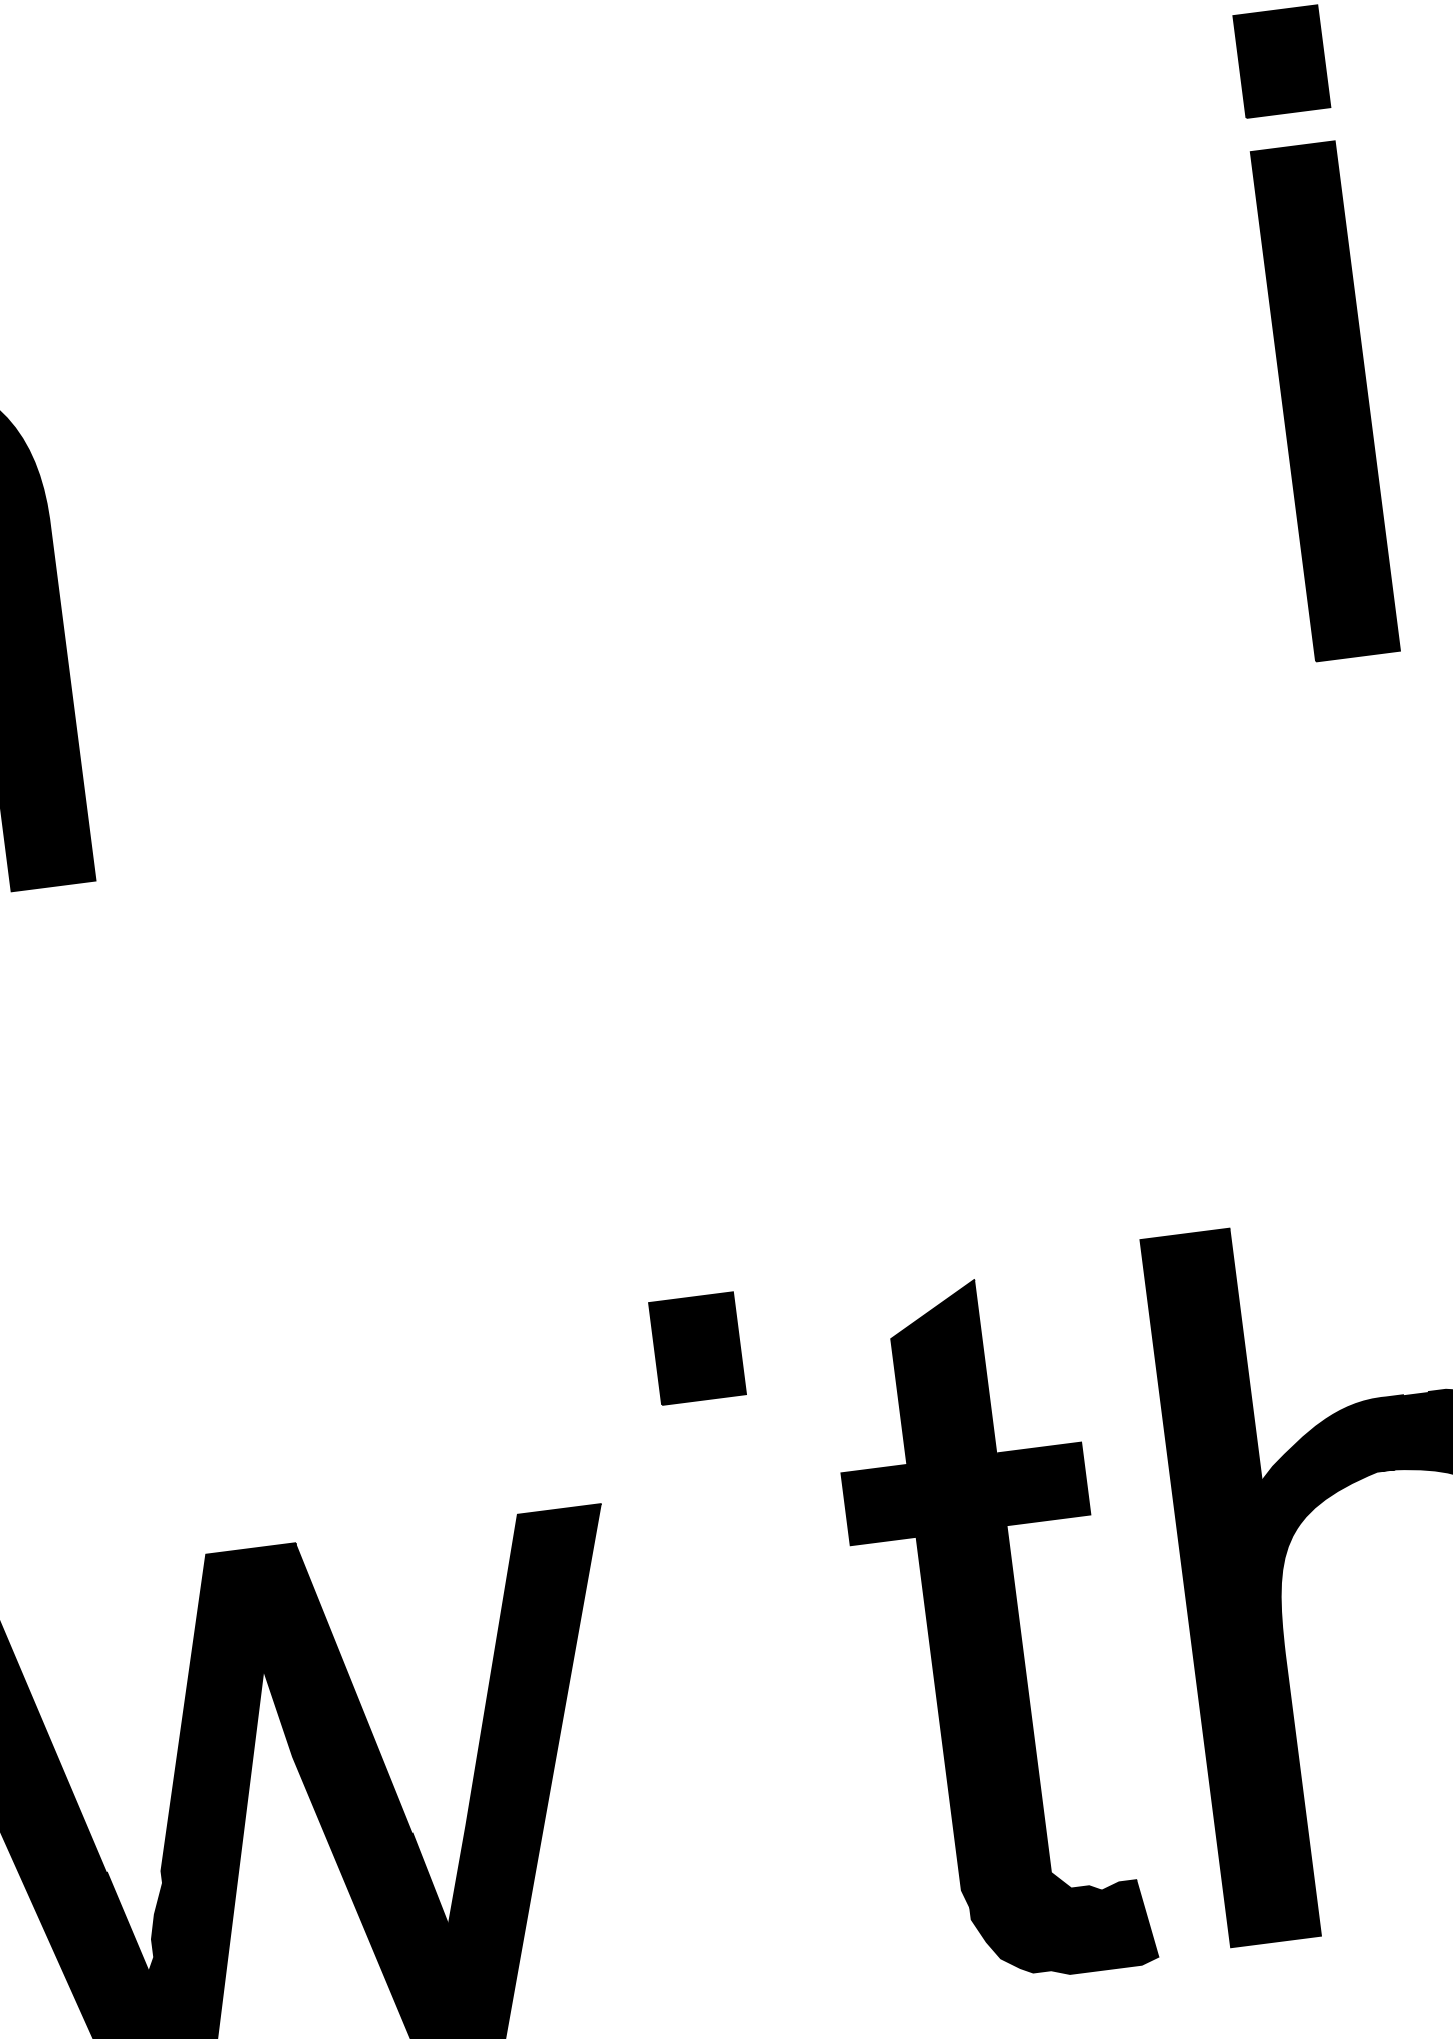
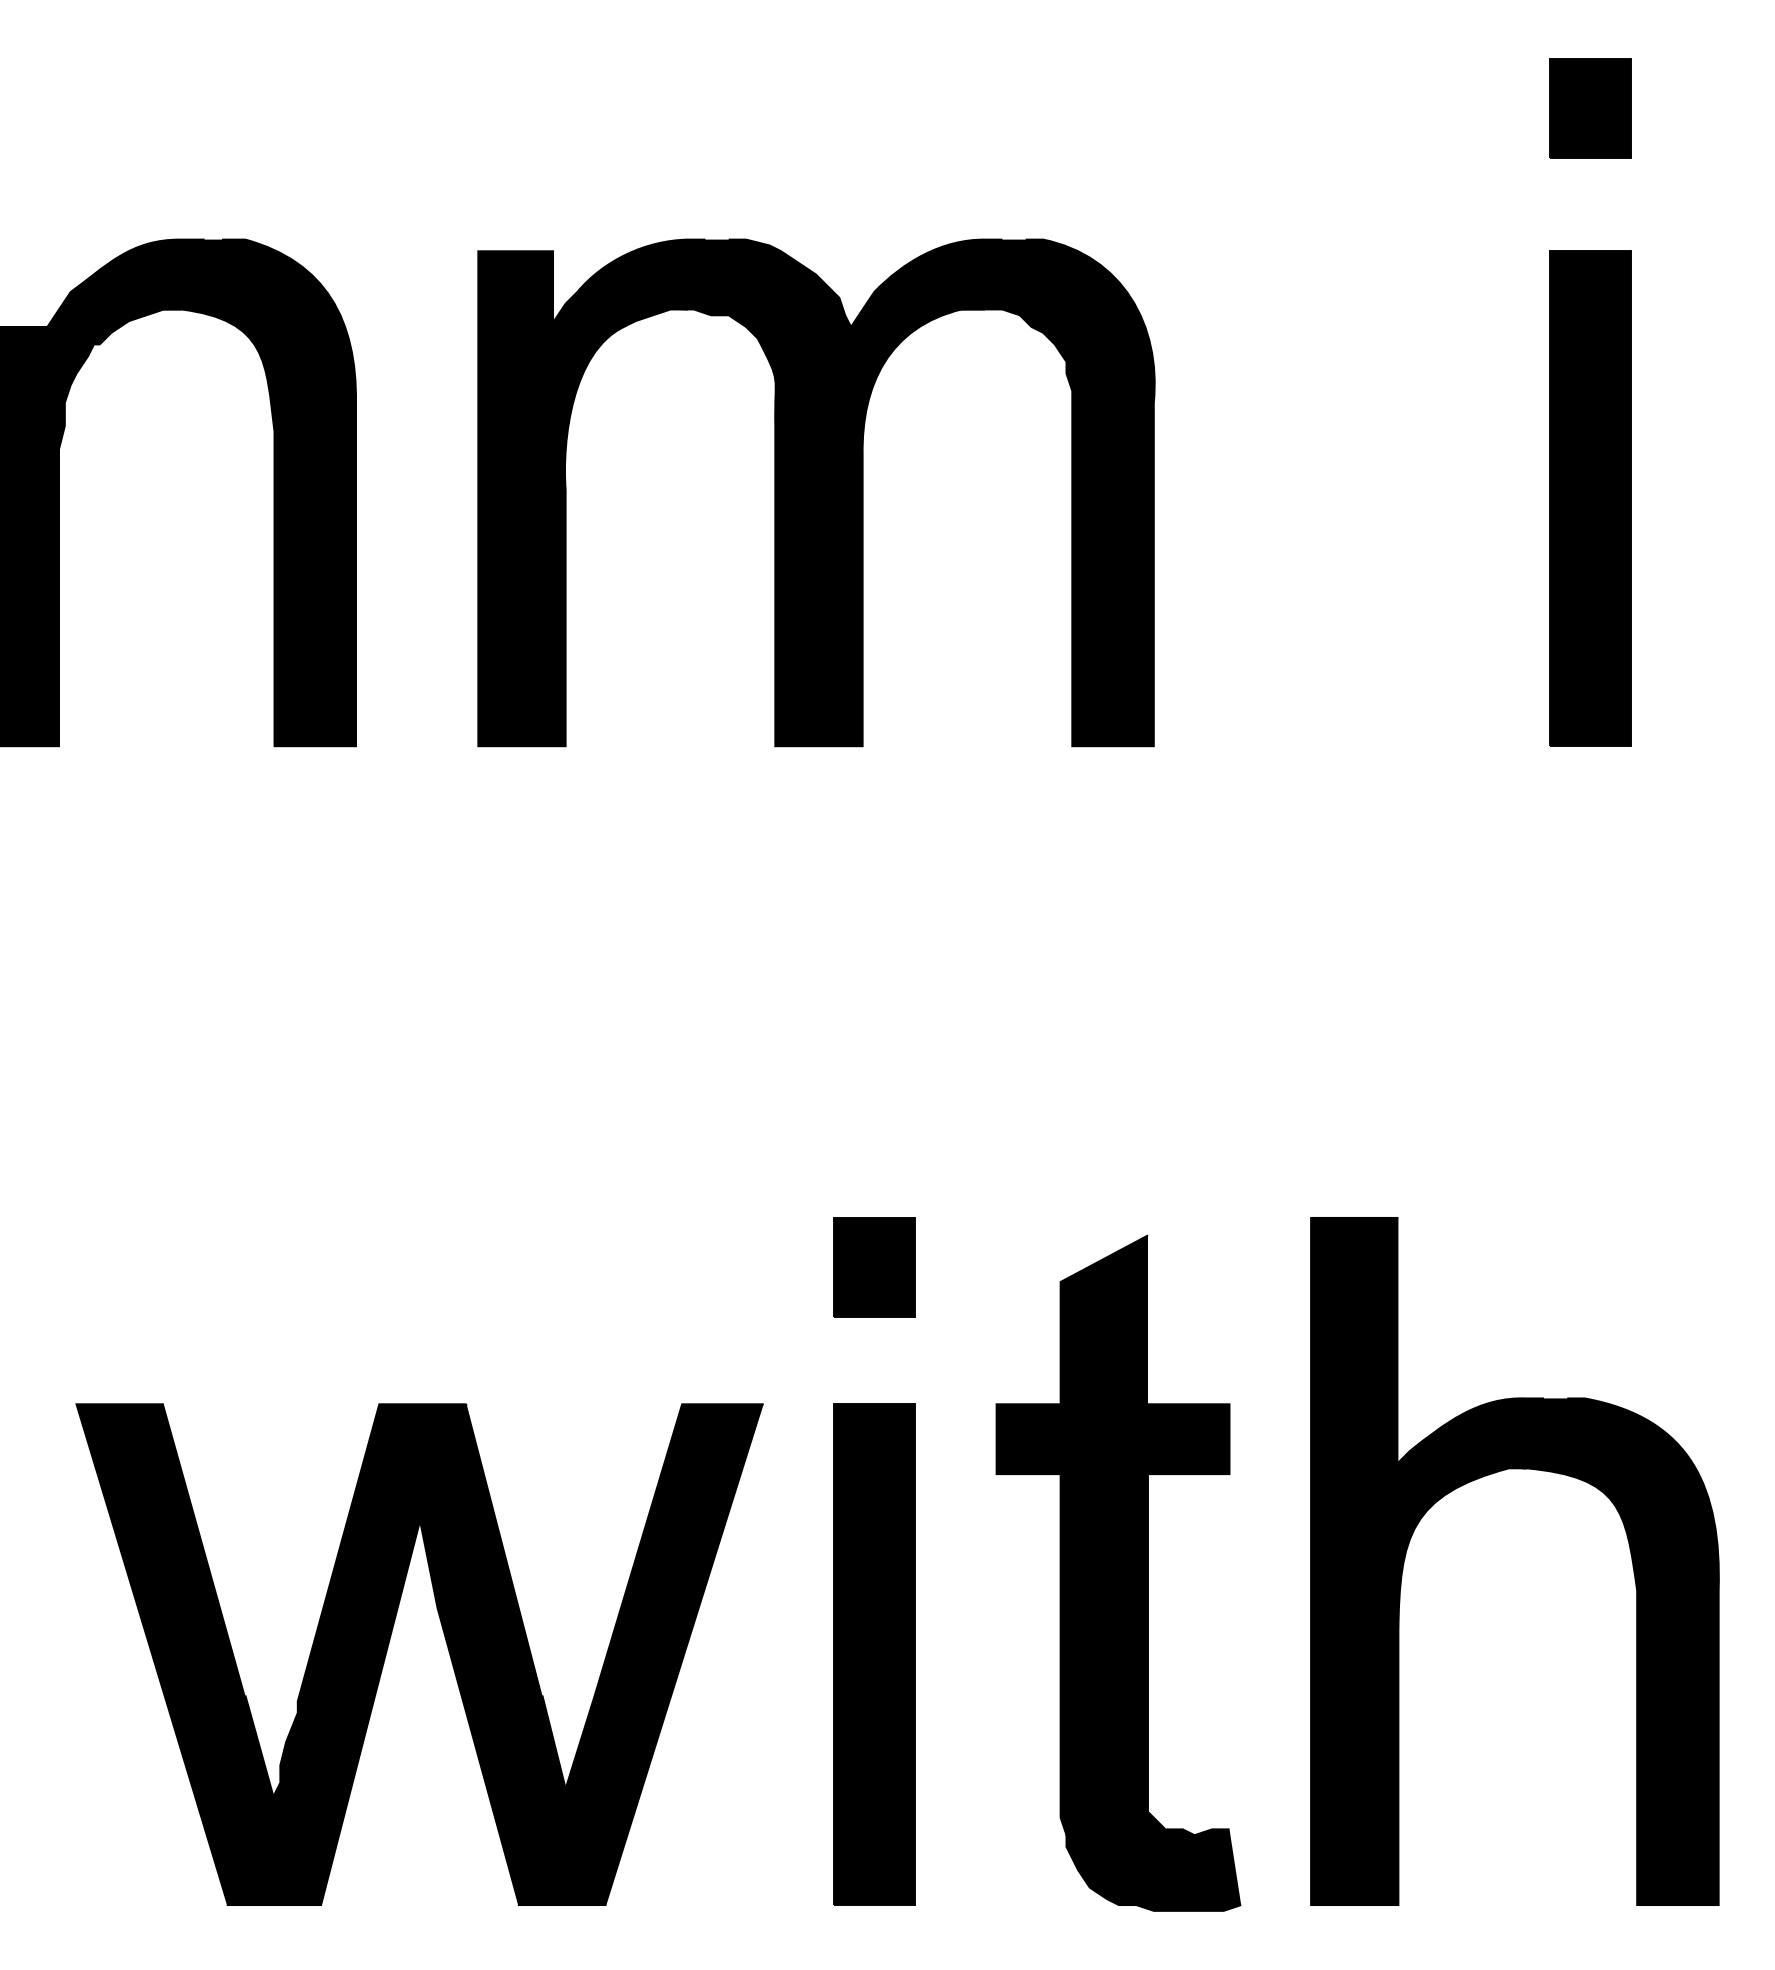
part: (1325, 401) -> (1590, 498), moved
part: (535, 558) -> (816, 492), added
part: (748, 1746) -> (874, 1654), added

